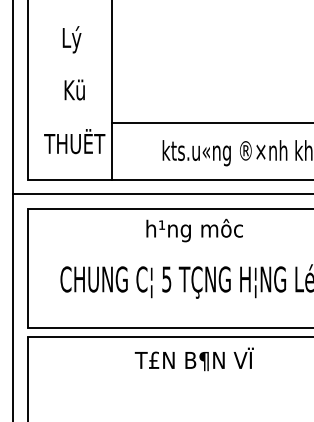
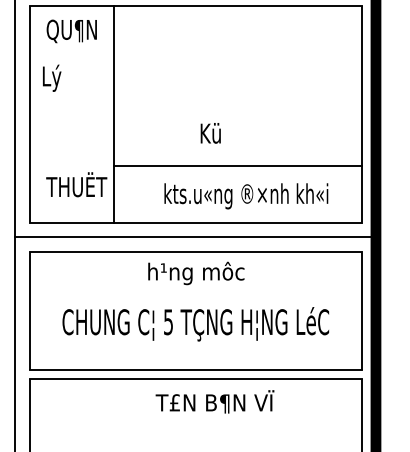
text: (72, 38) -> (52, 77), moved
text: (74, 90) -> (210, 133), moved
text: (193, 359) -> (214, 401), moved

